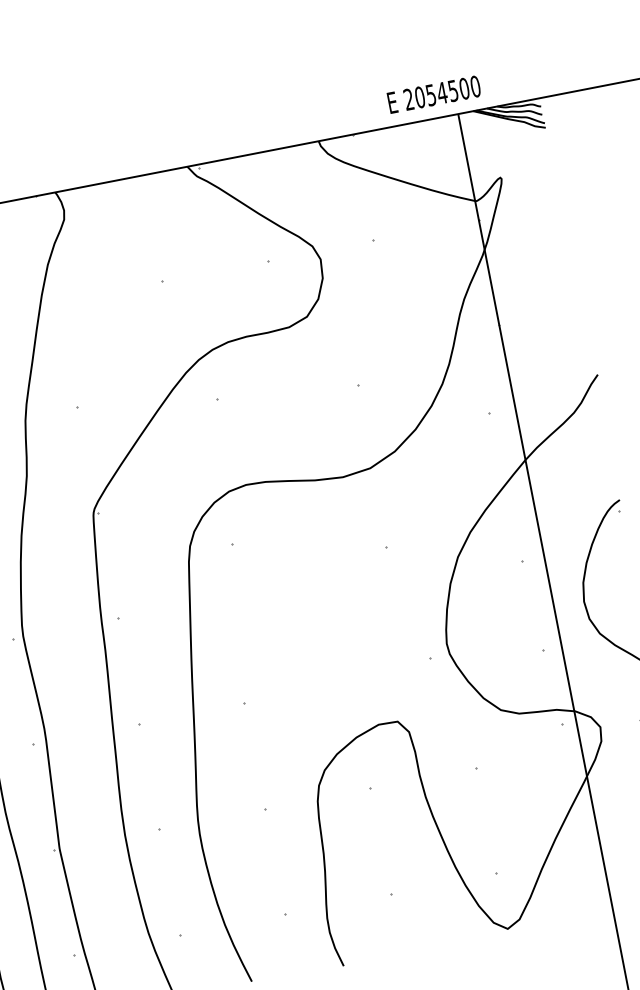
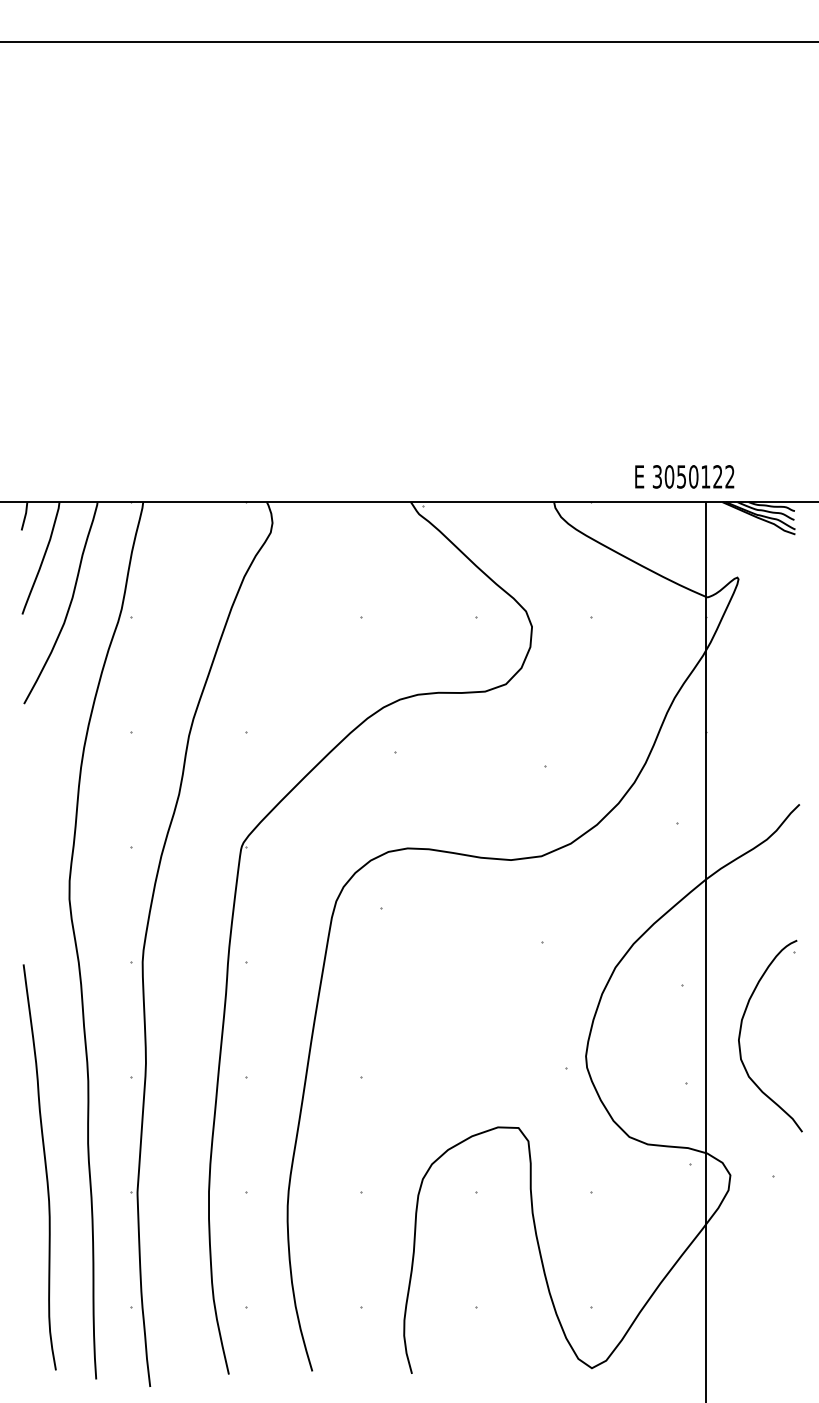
text: (441, 92) -> (693, 476), 2054500 -> 3050122

